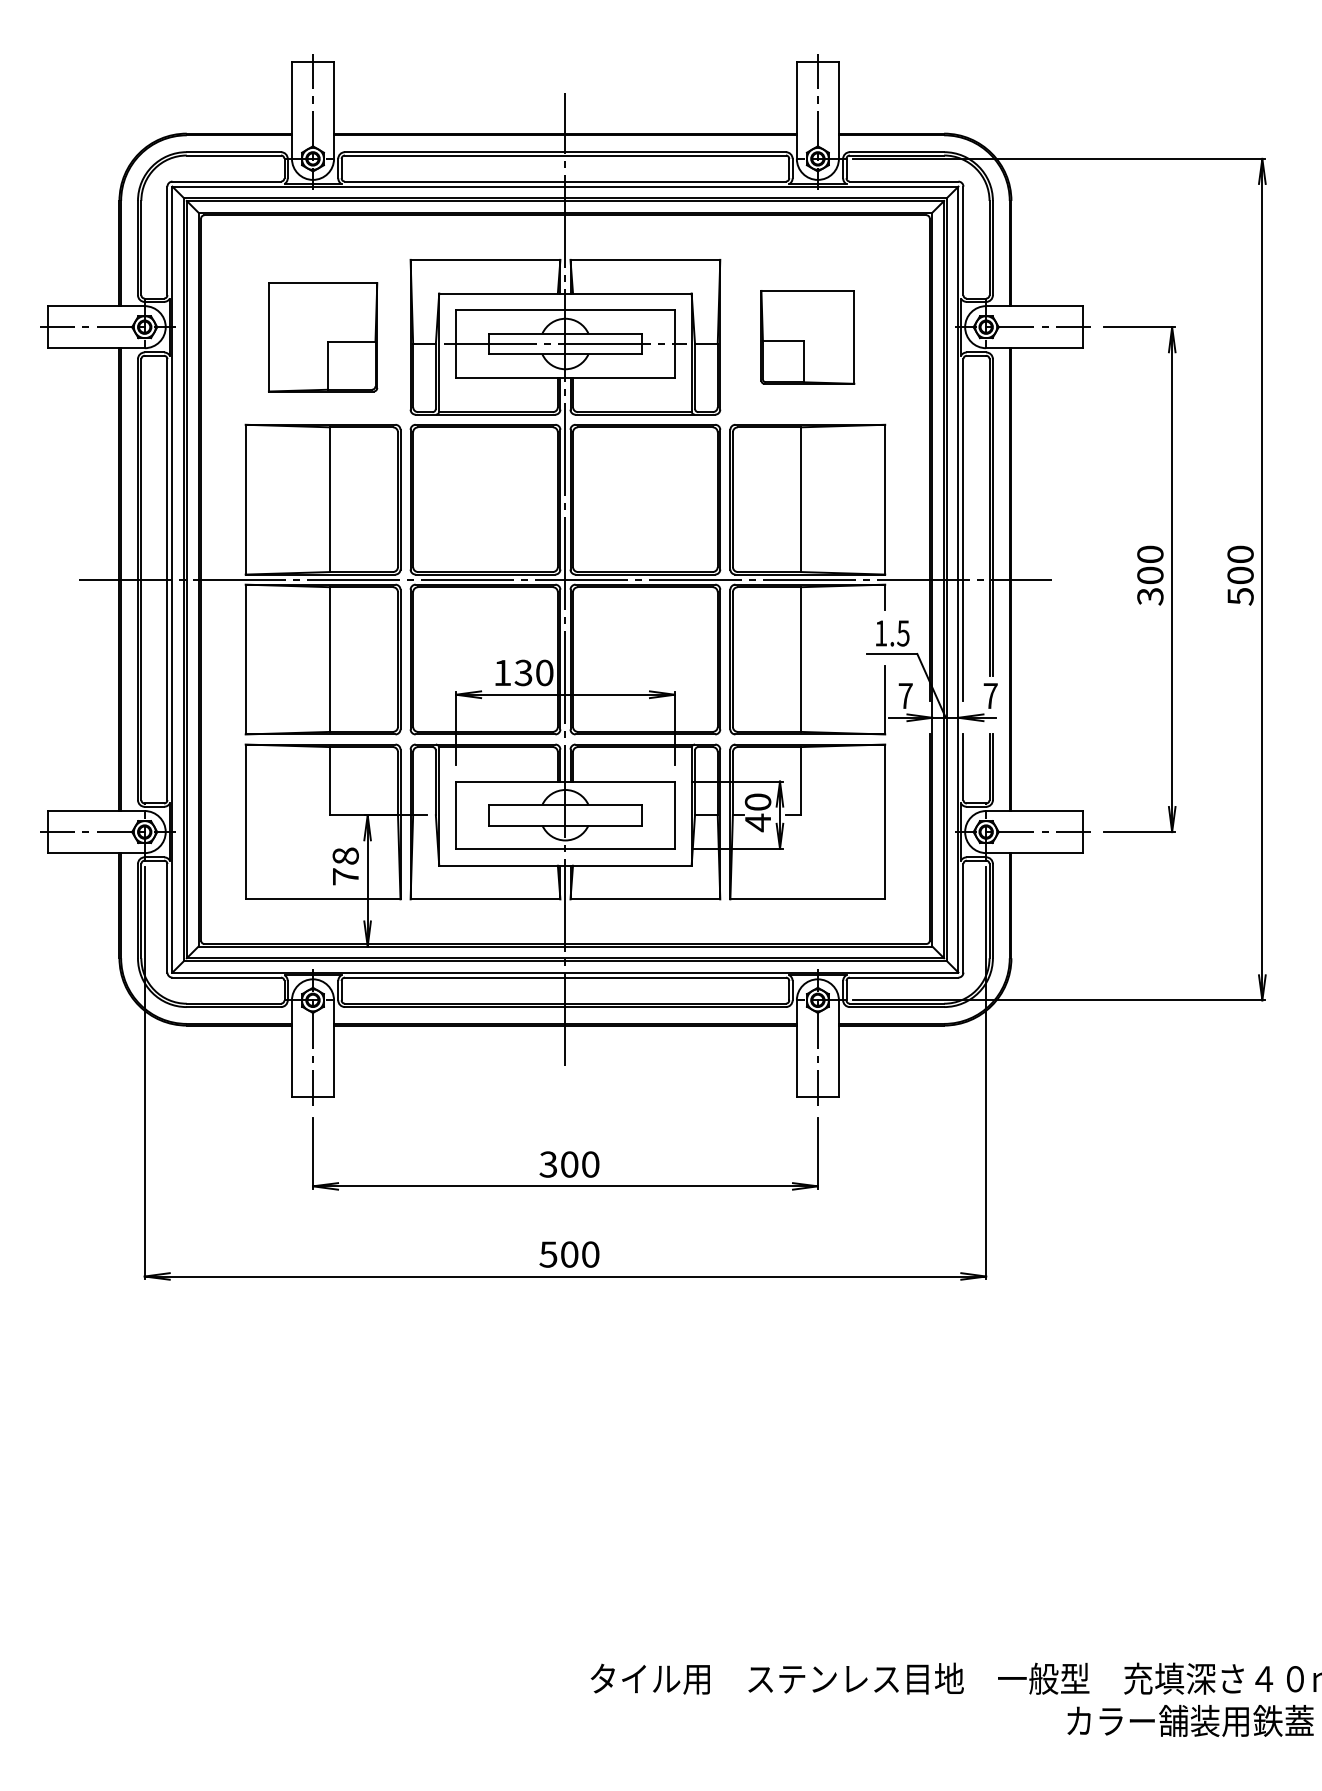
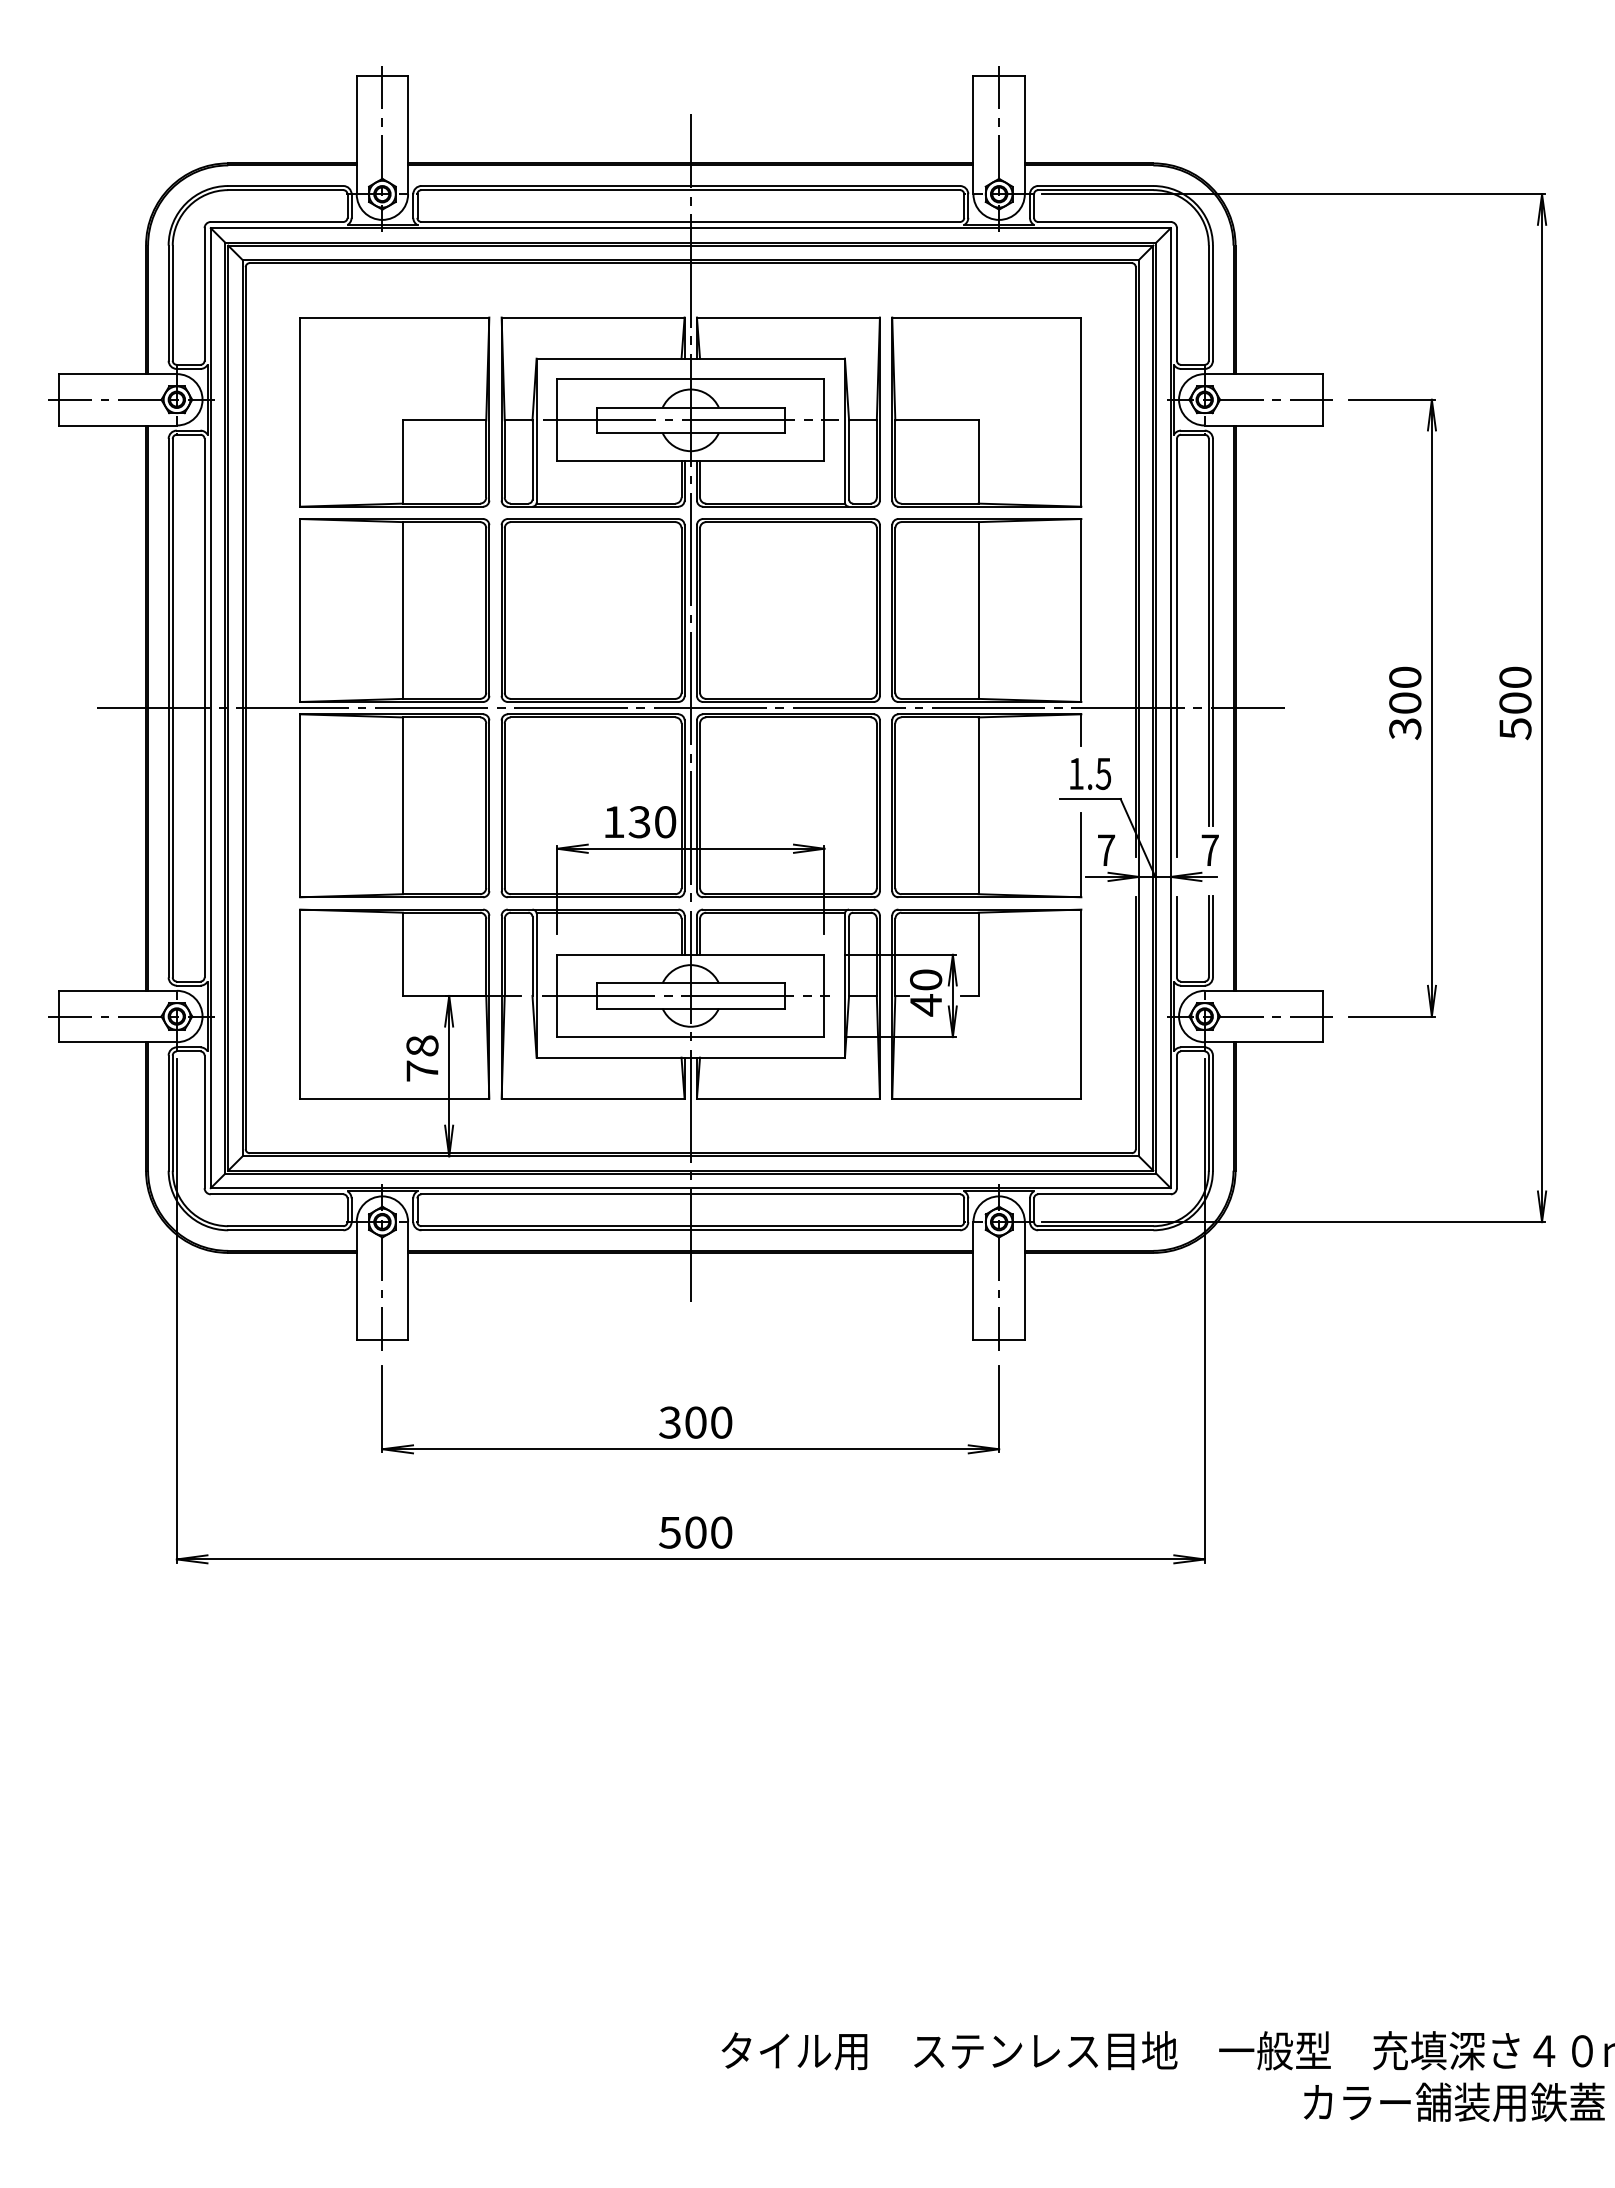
part: (322, 337) -> (394, 412), size x1.43
part: (807, 337) -> (986, 412), size x1.67
line: (561, 815) -> (685, 996), added

